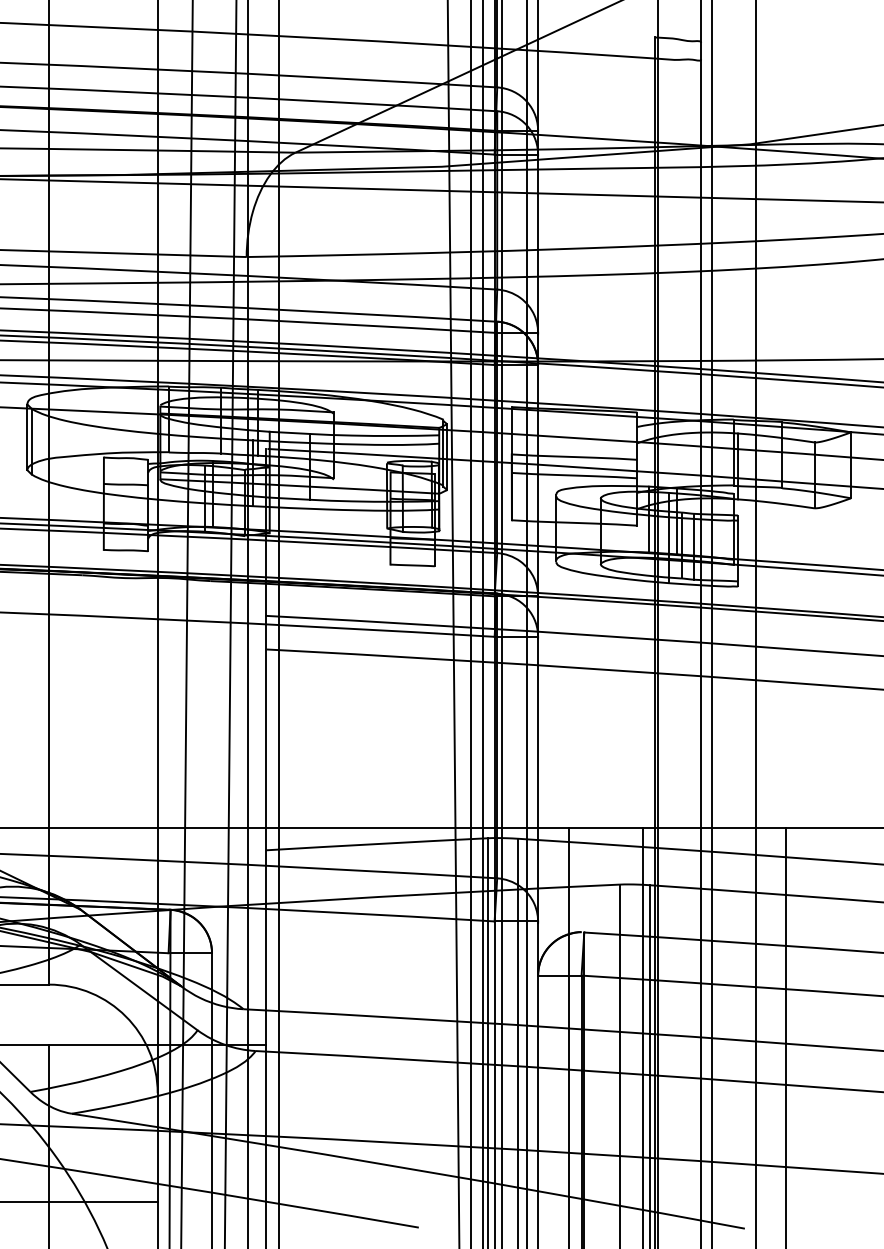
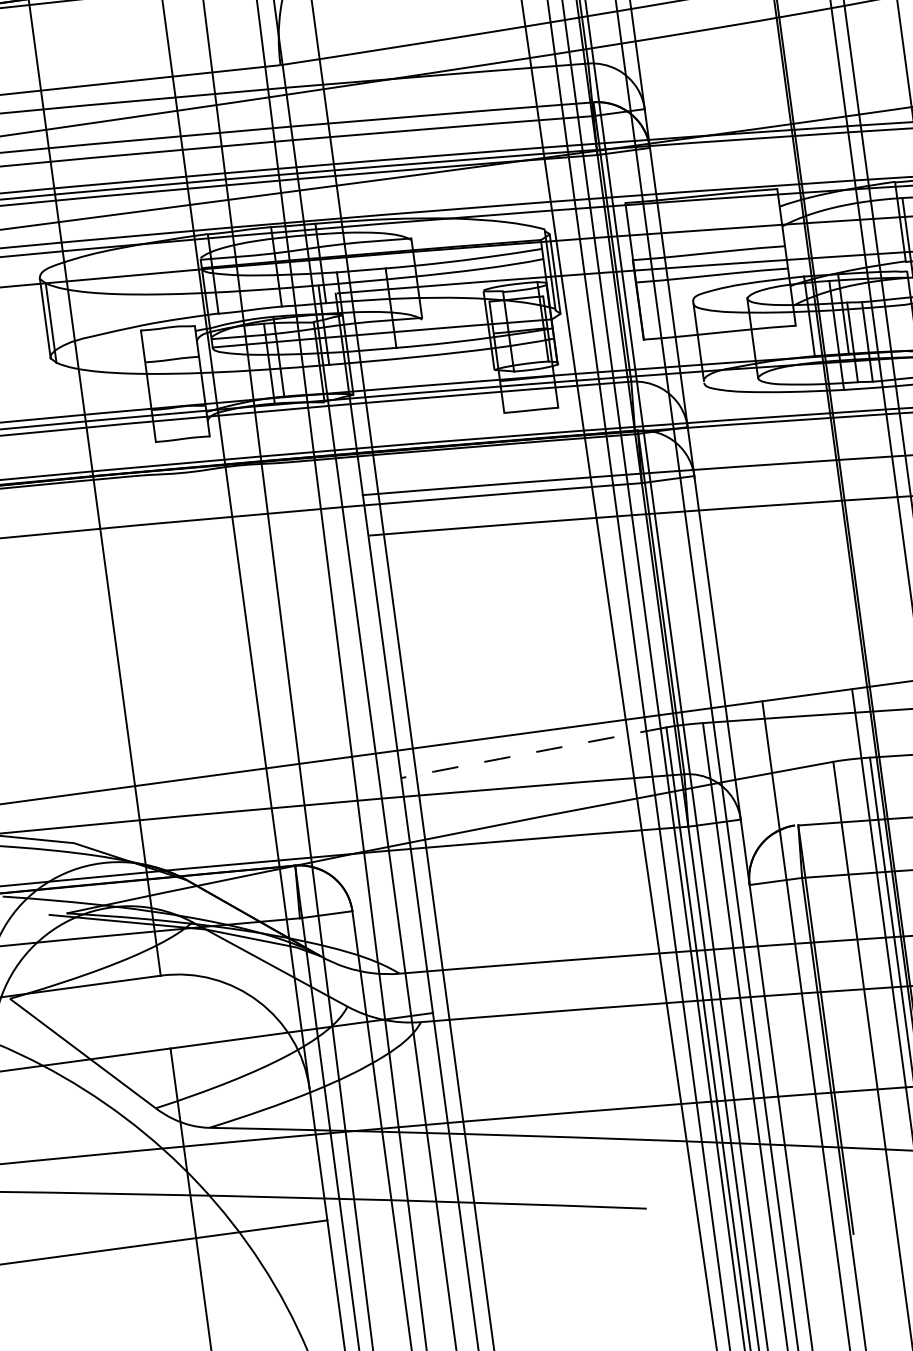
arc: (377, 844) -> (534, 752), solid -> dashed

